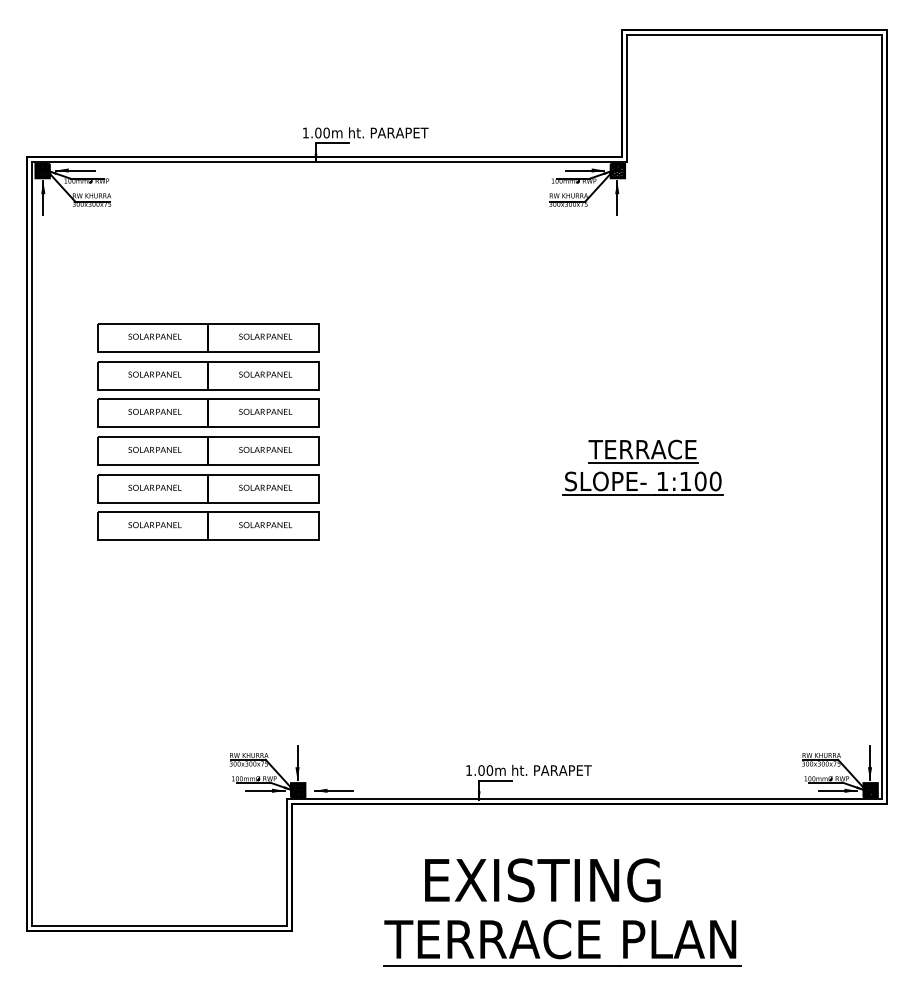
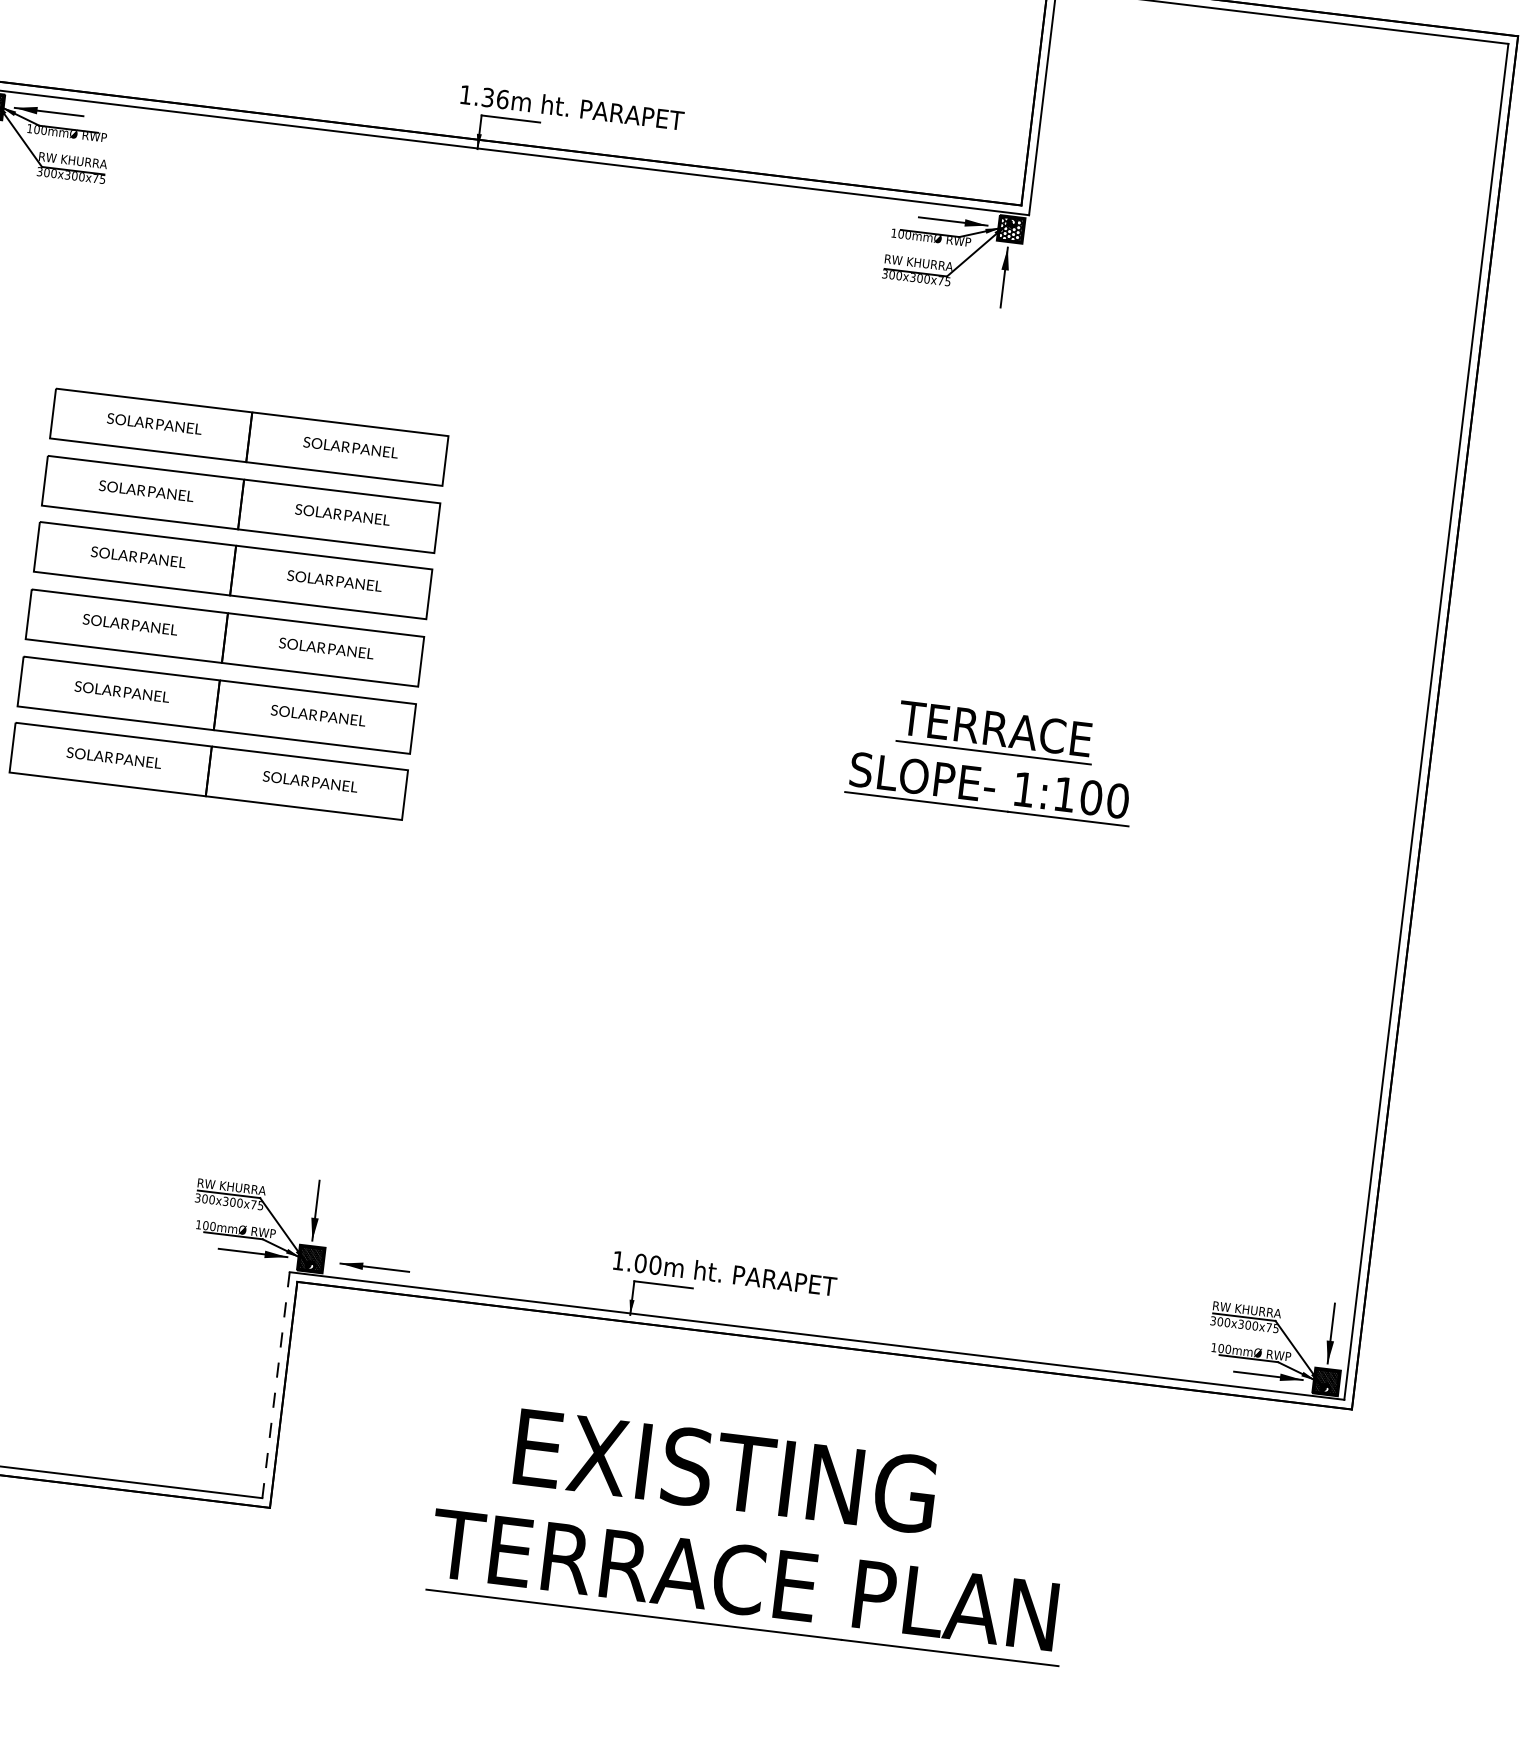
text: (322, 132) -> (495, 97), 1.00m -> 1.36m
line: (287, 862) -> (276, 1384), solid -> dashed

